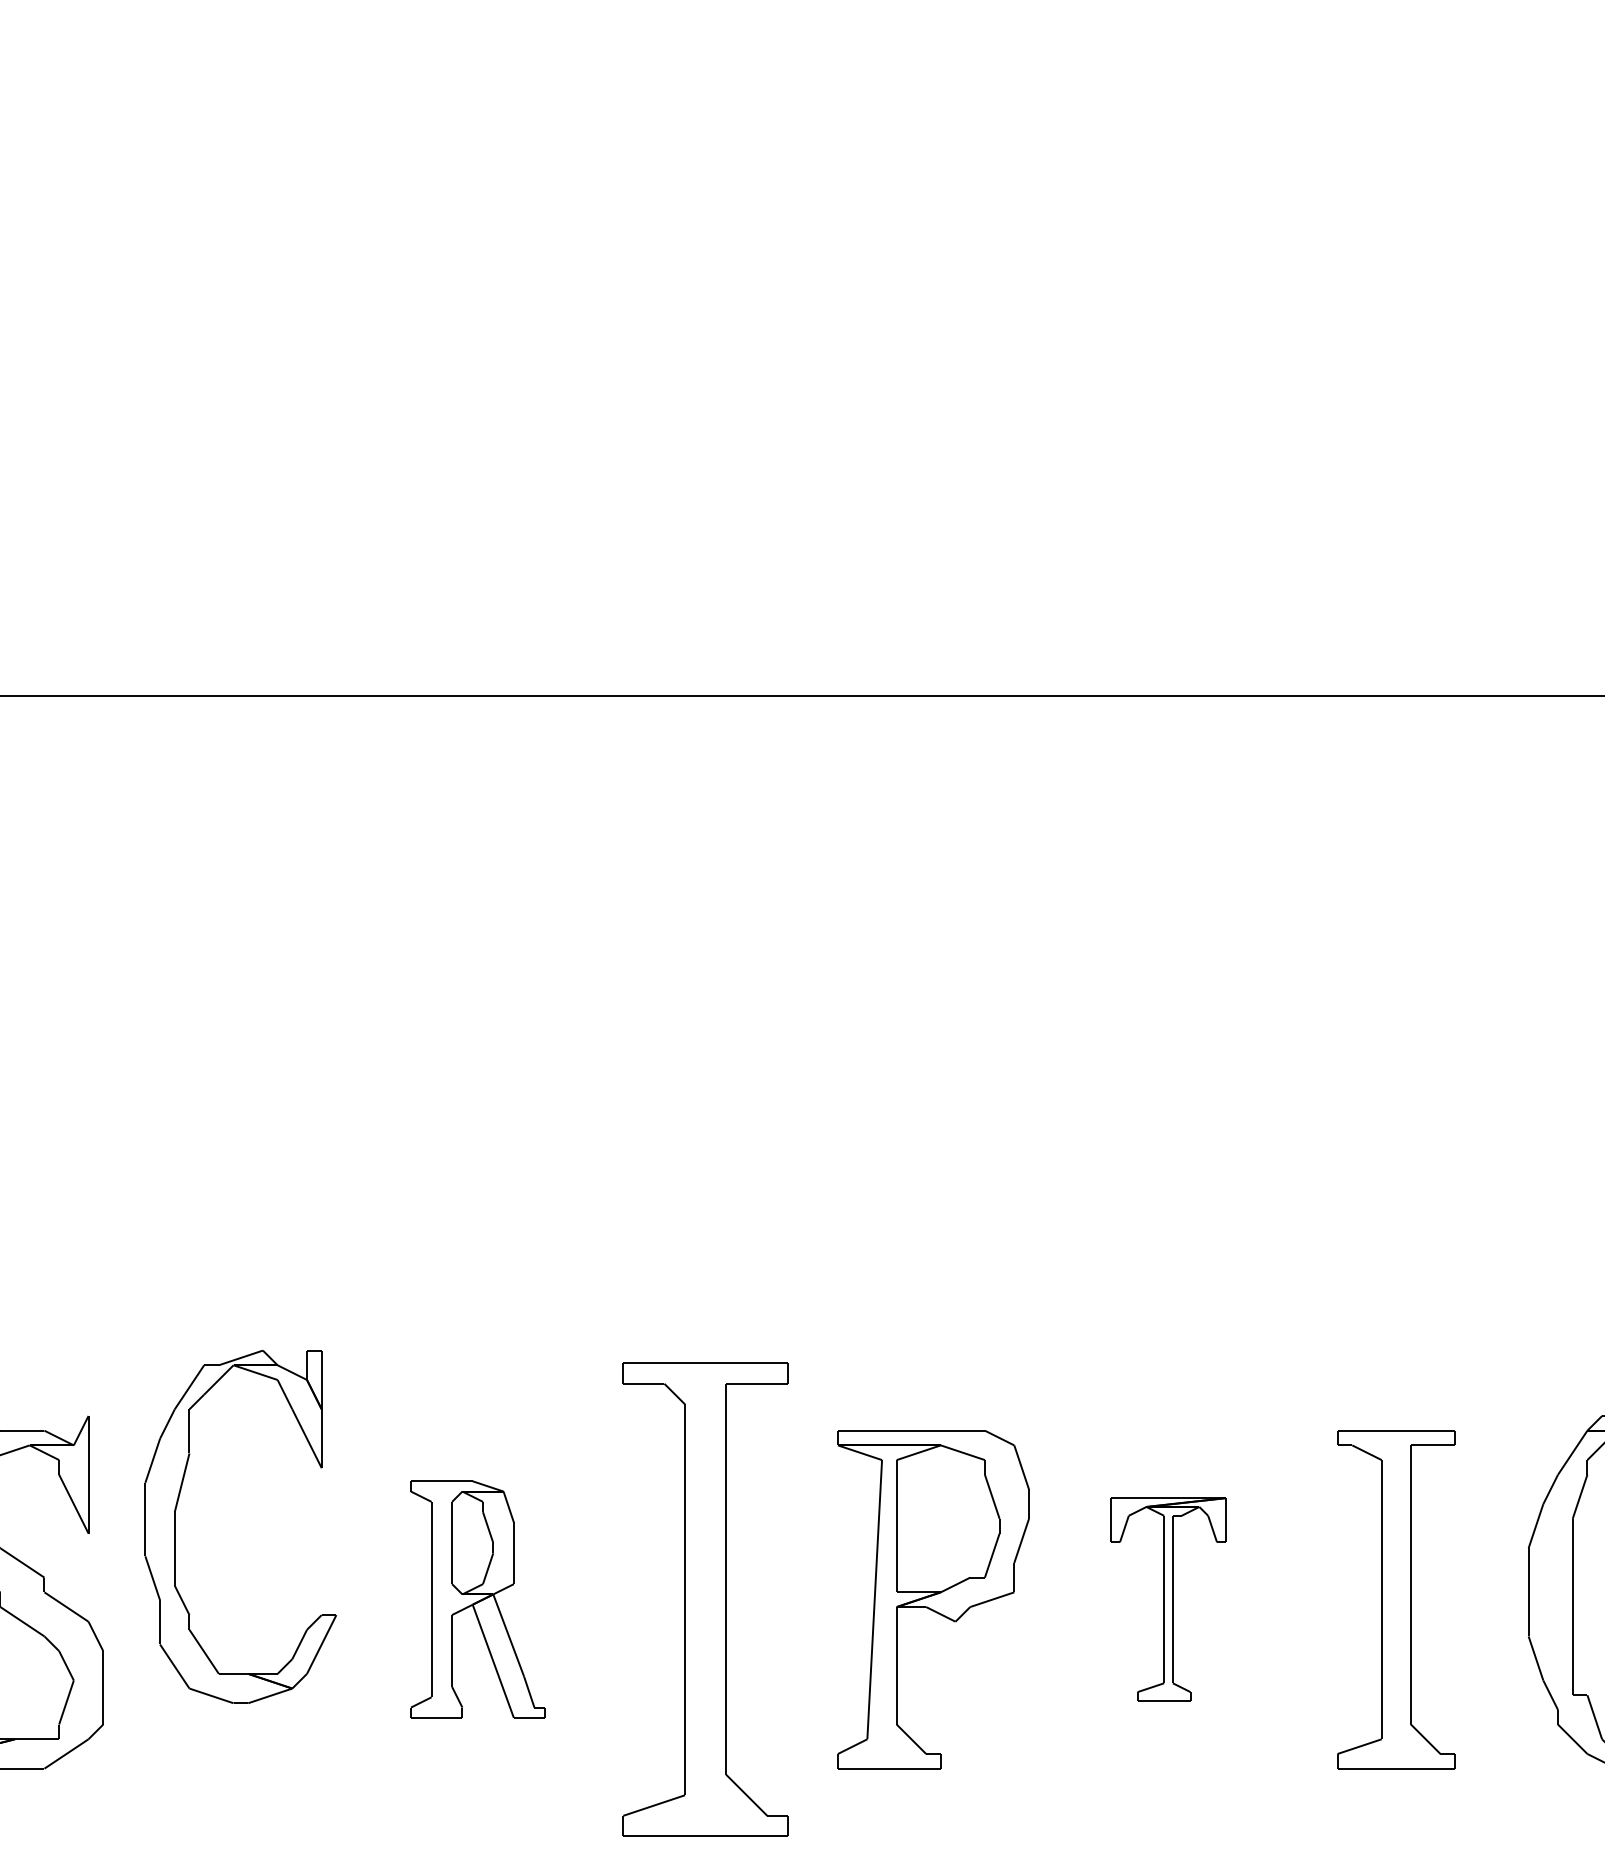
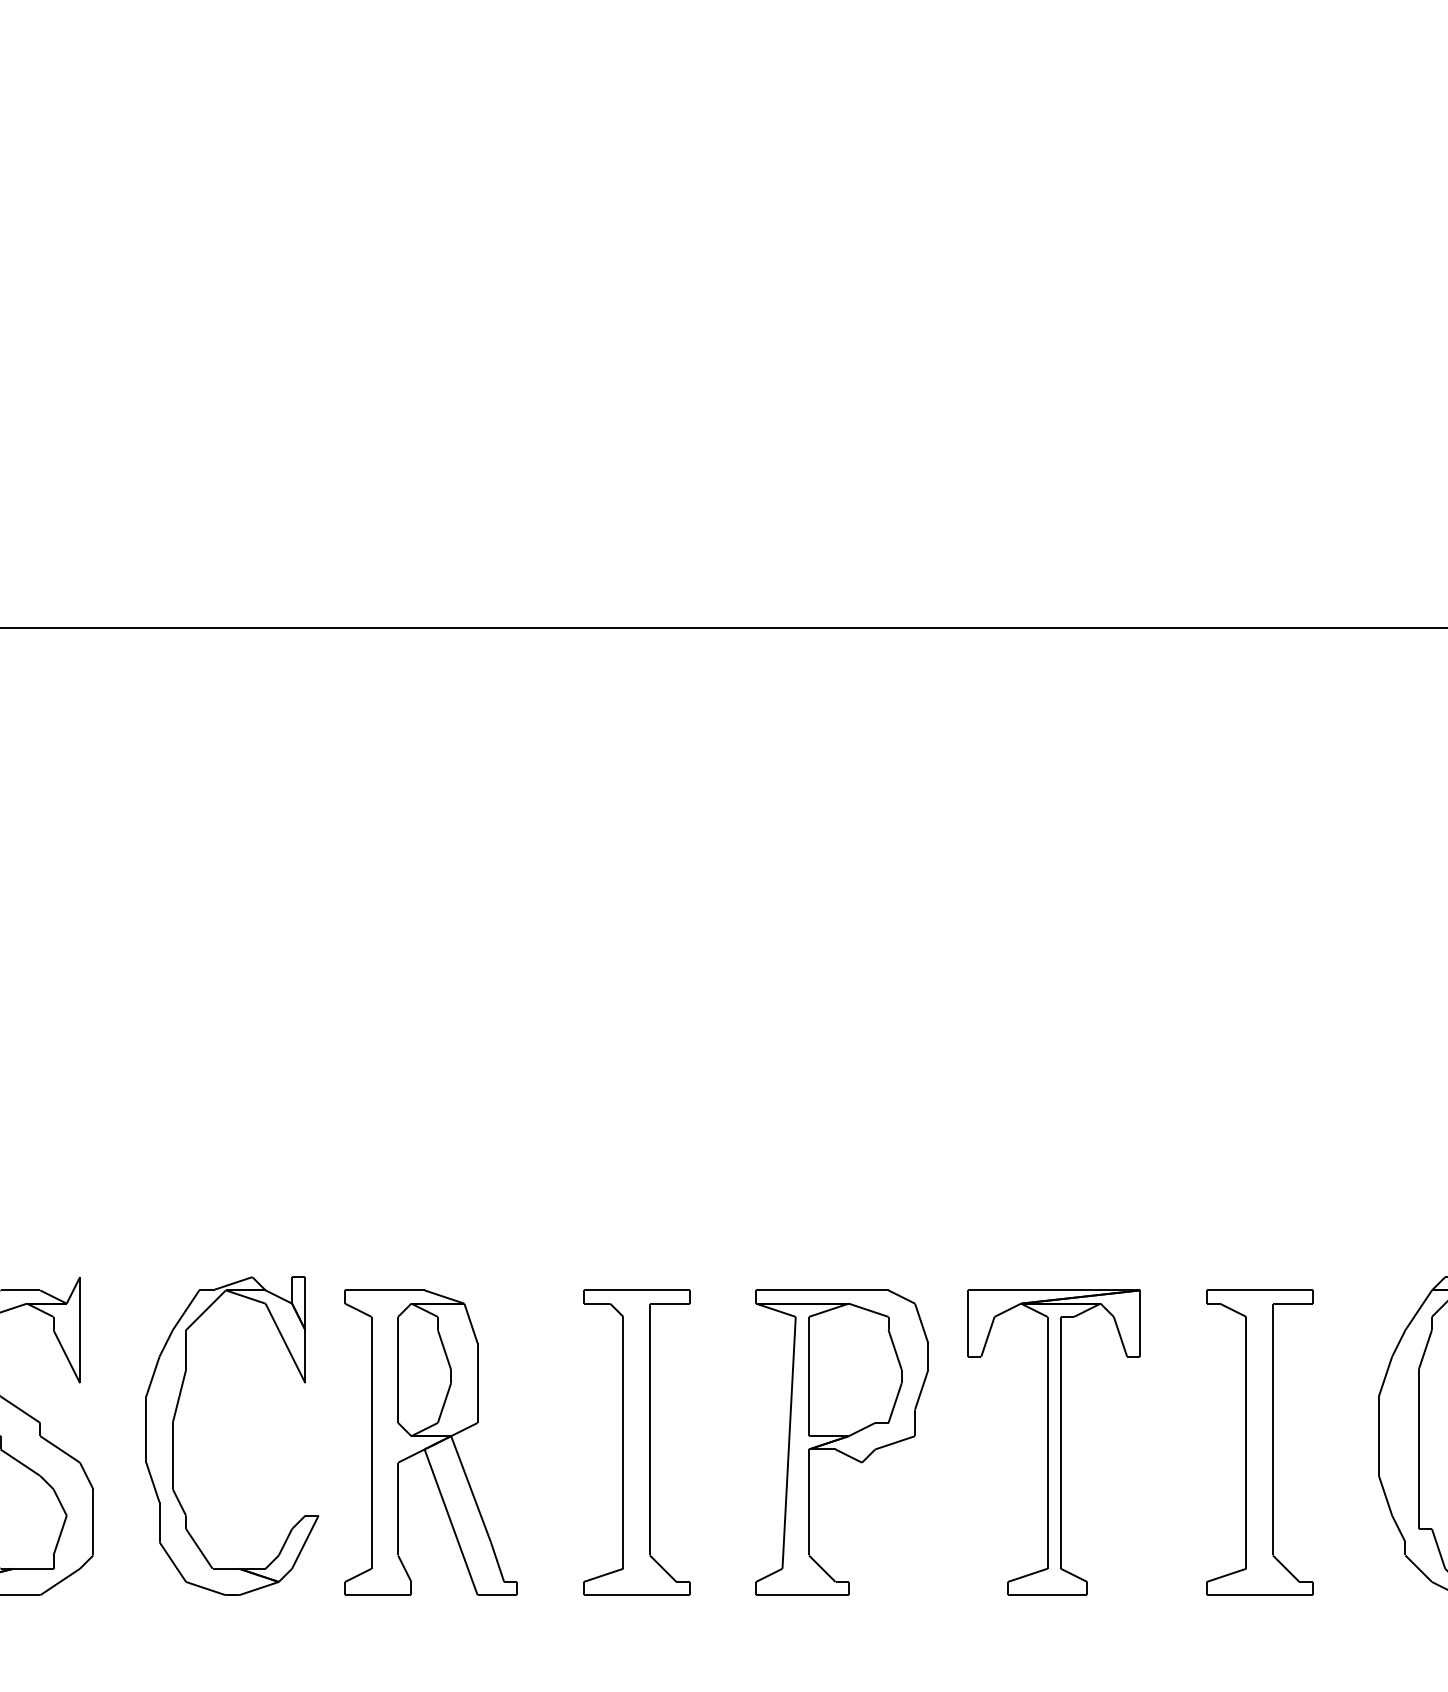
part: (175, 1526) -> (173, 1435), moved
part: (477, 1599) -> (430, 1442), size x1.43
part: (705, 1599) -> (636, 1442), size x0.71
part: (1167, 1599) -> (1053, 1442), size x1.67

